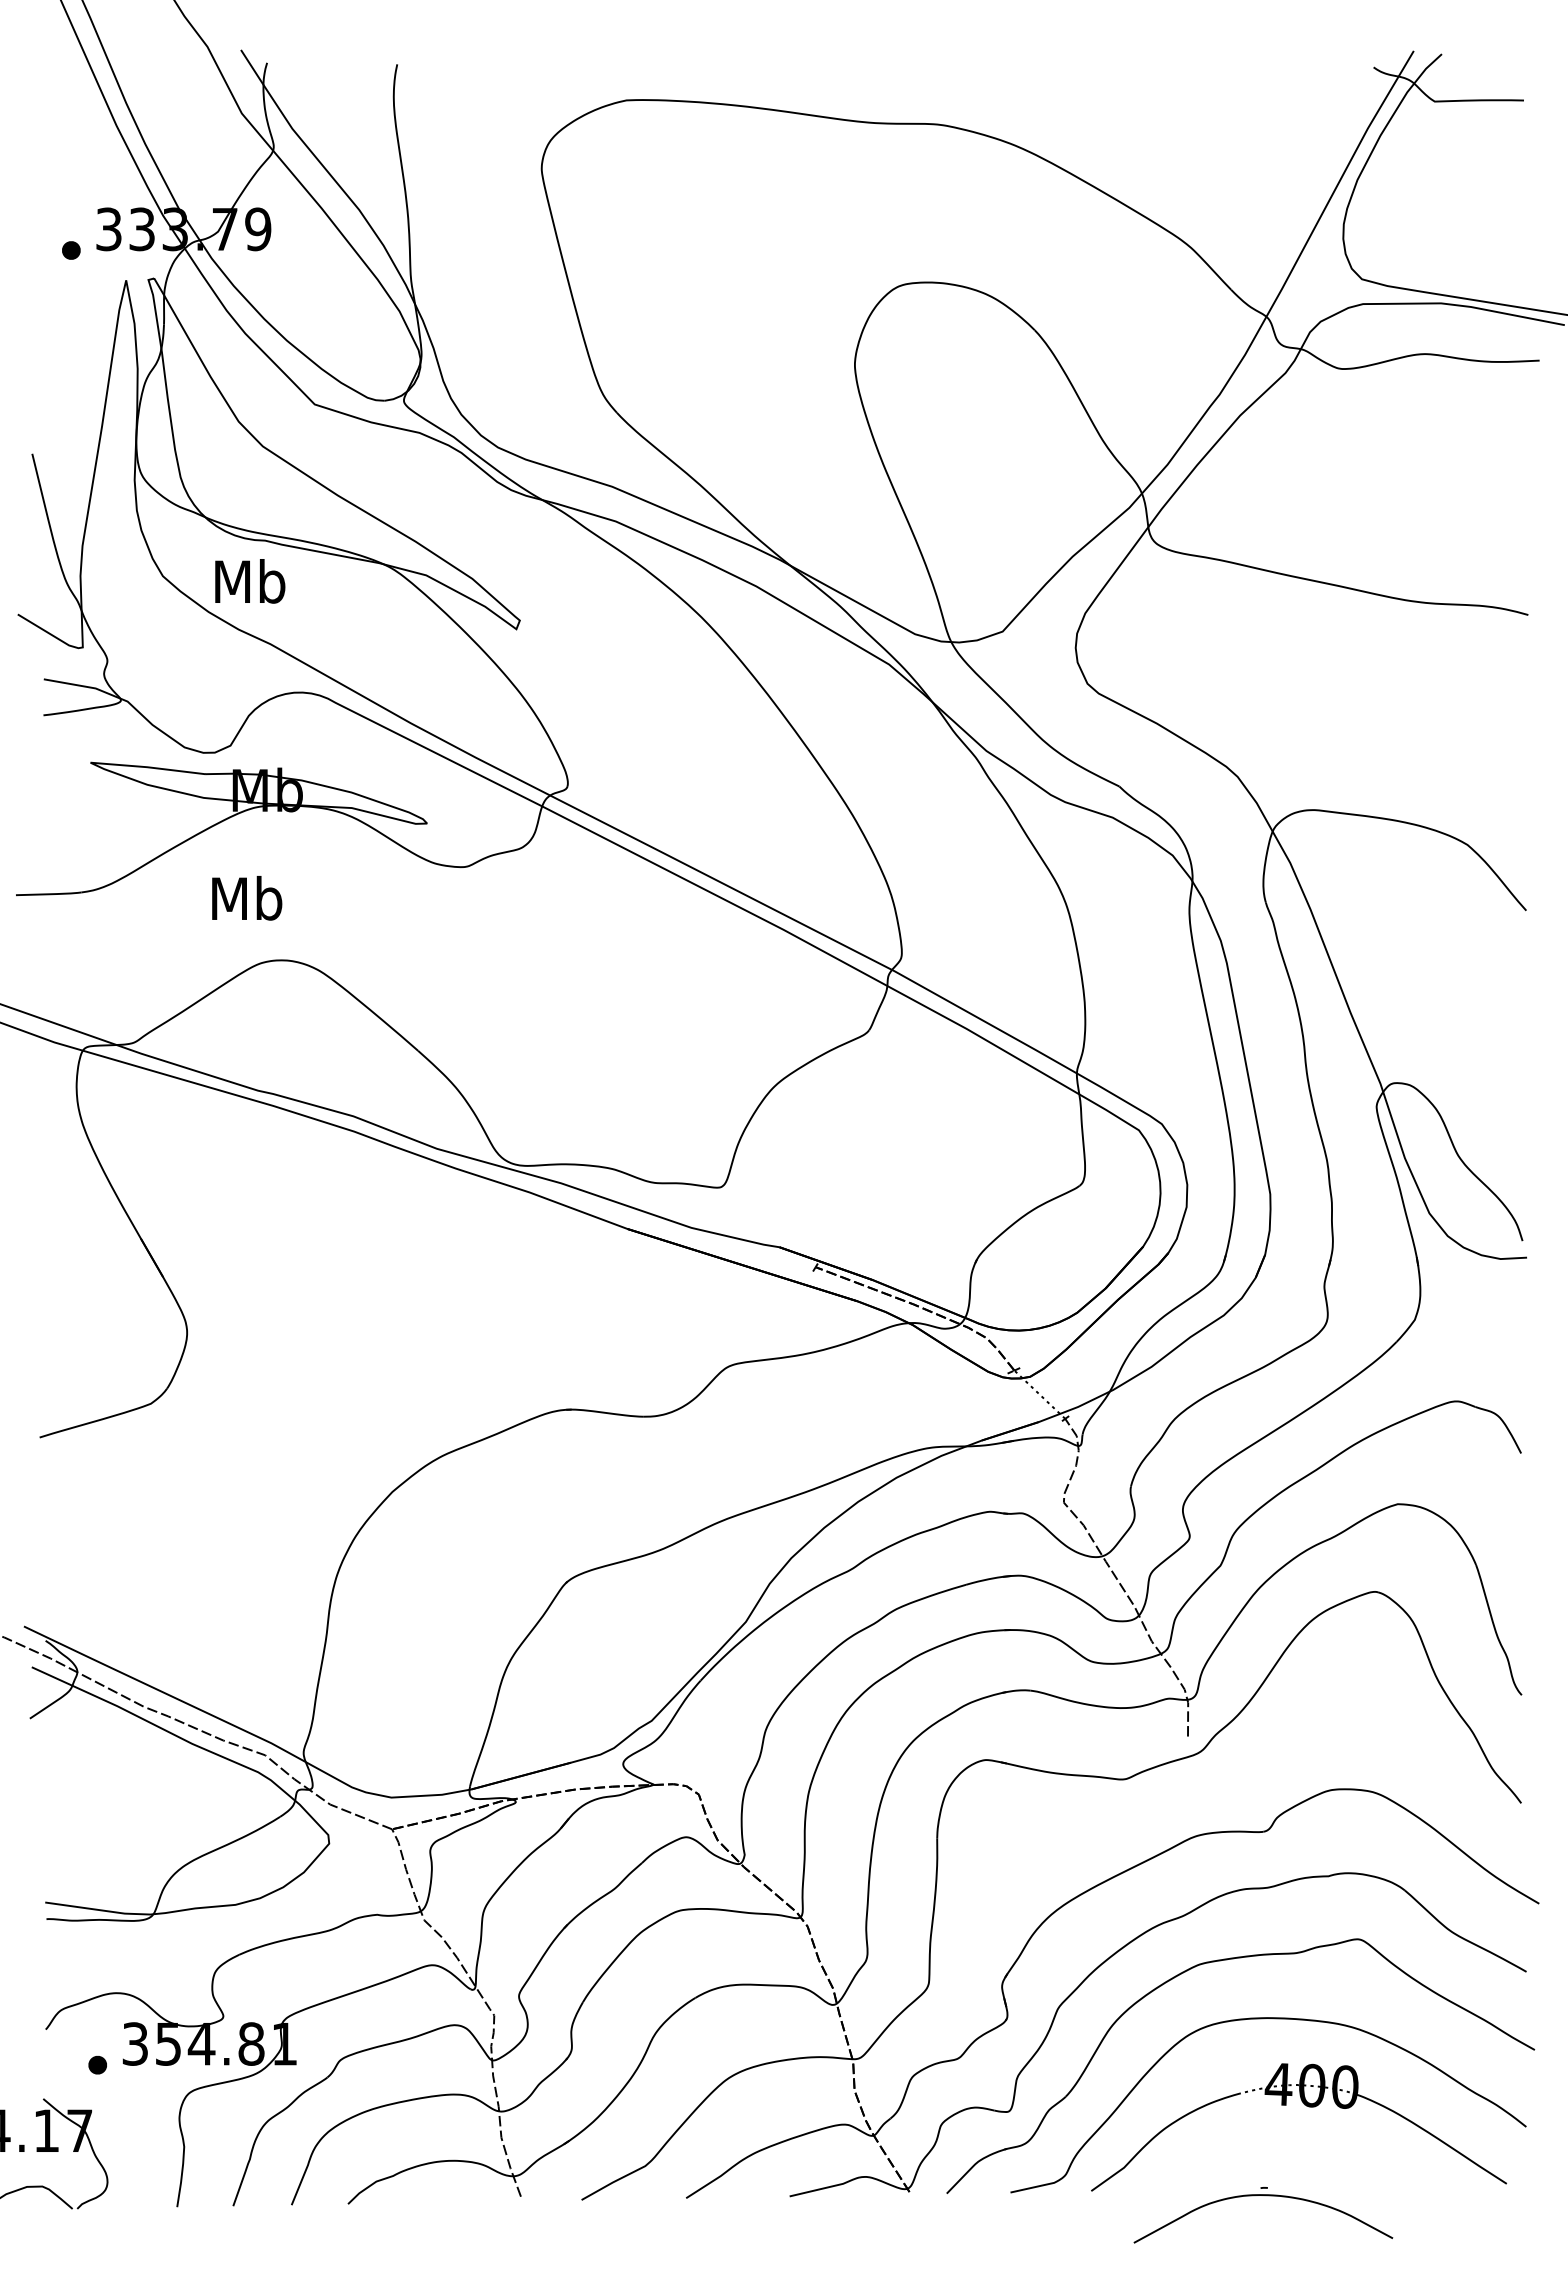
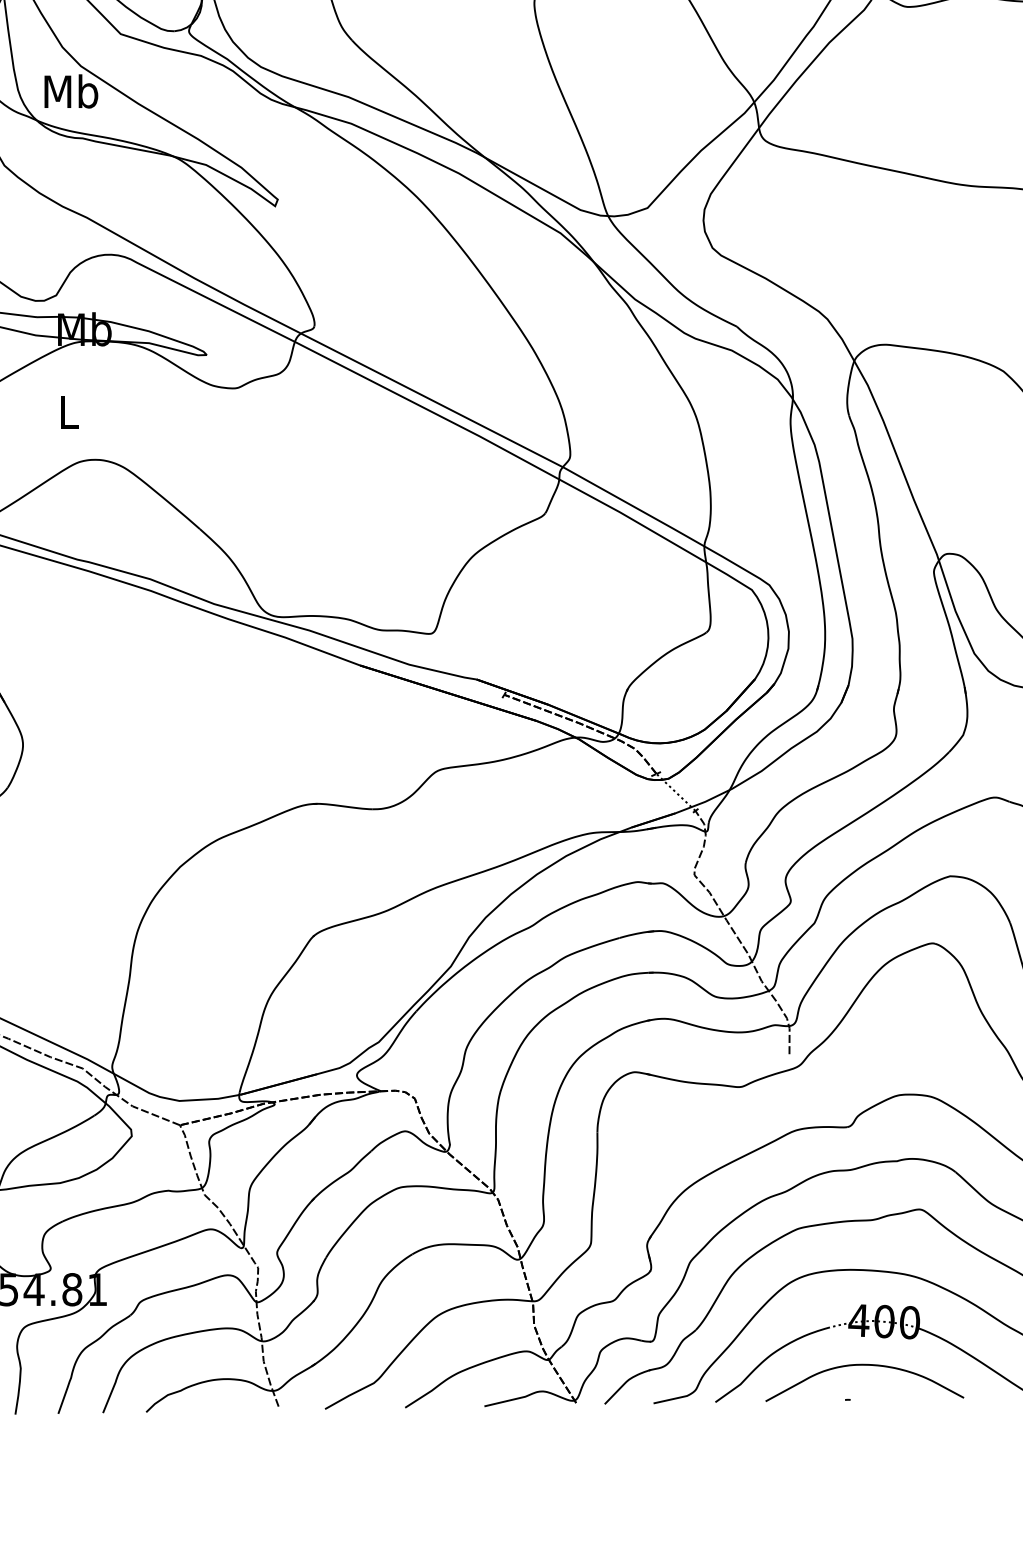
text: (250, 581) -> (71, 91), moved
text: (247, 897) -> (69, 411), Mb -> L
curve: (1265, 2196) -> (866, 1365), moved

